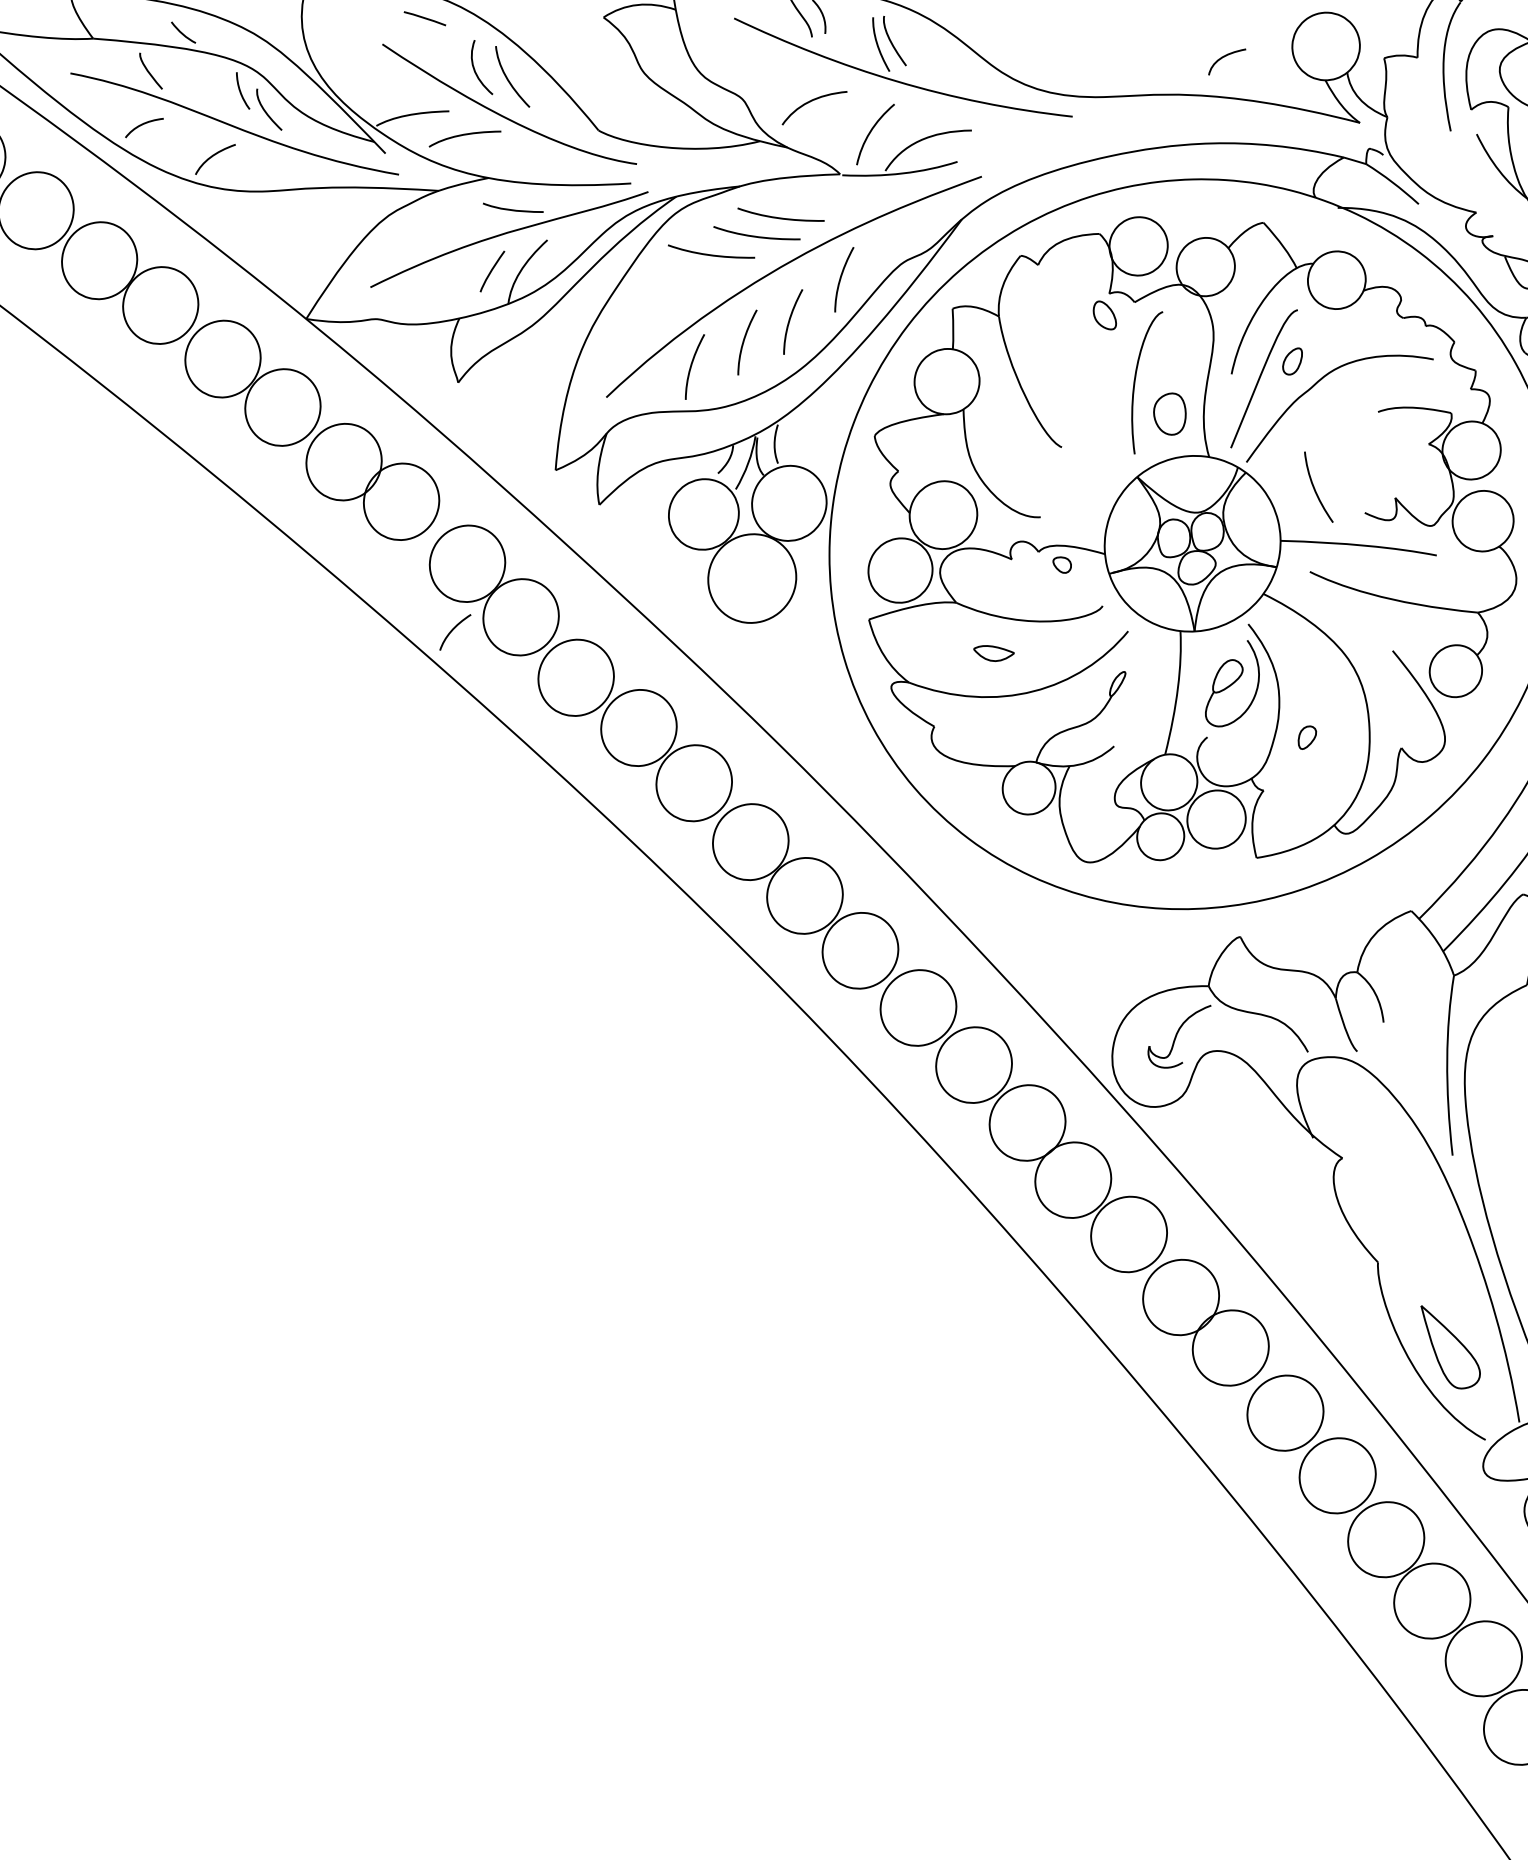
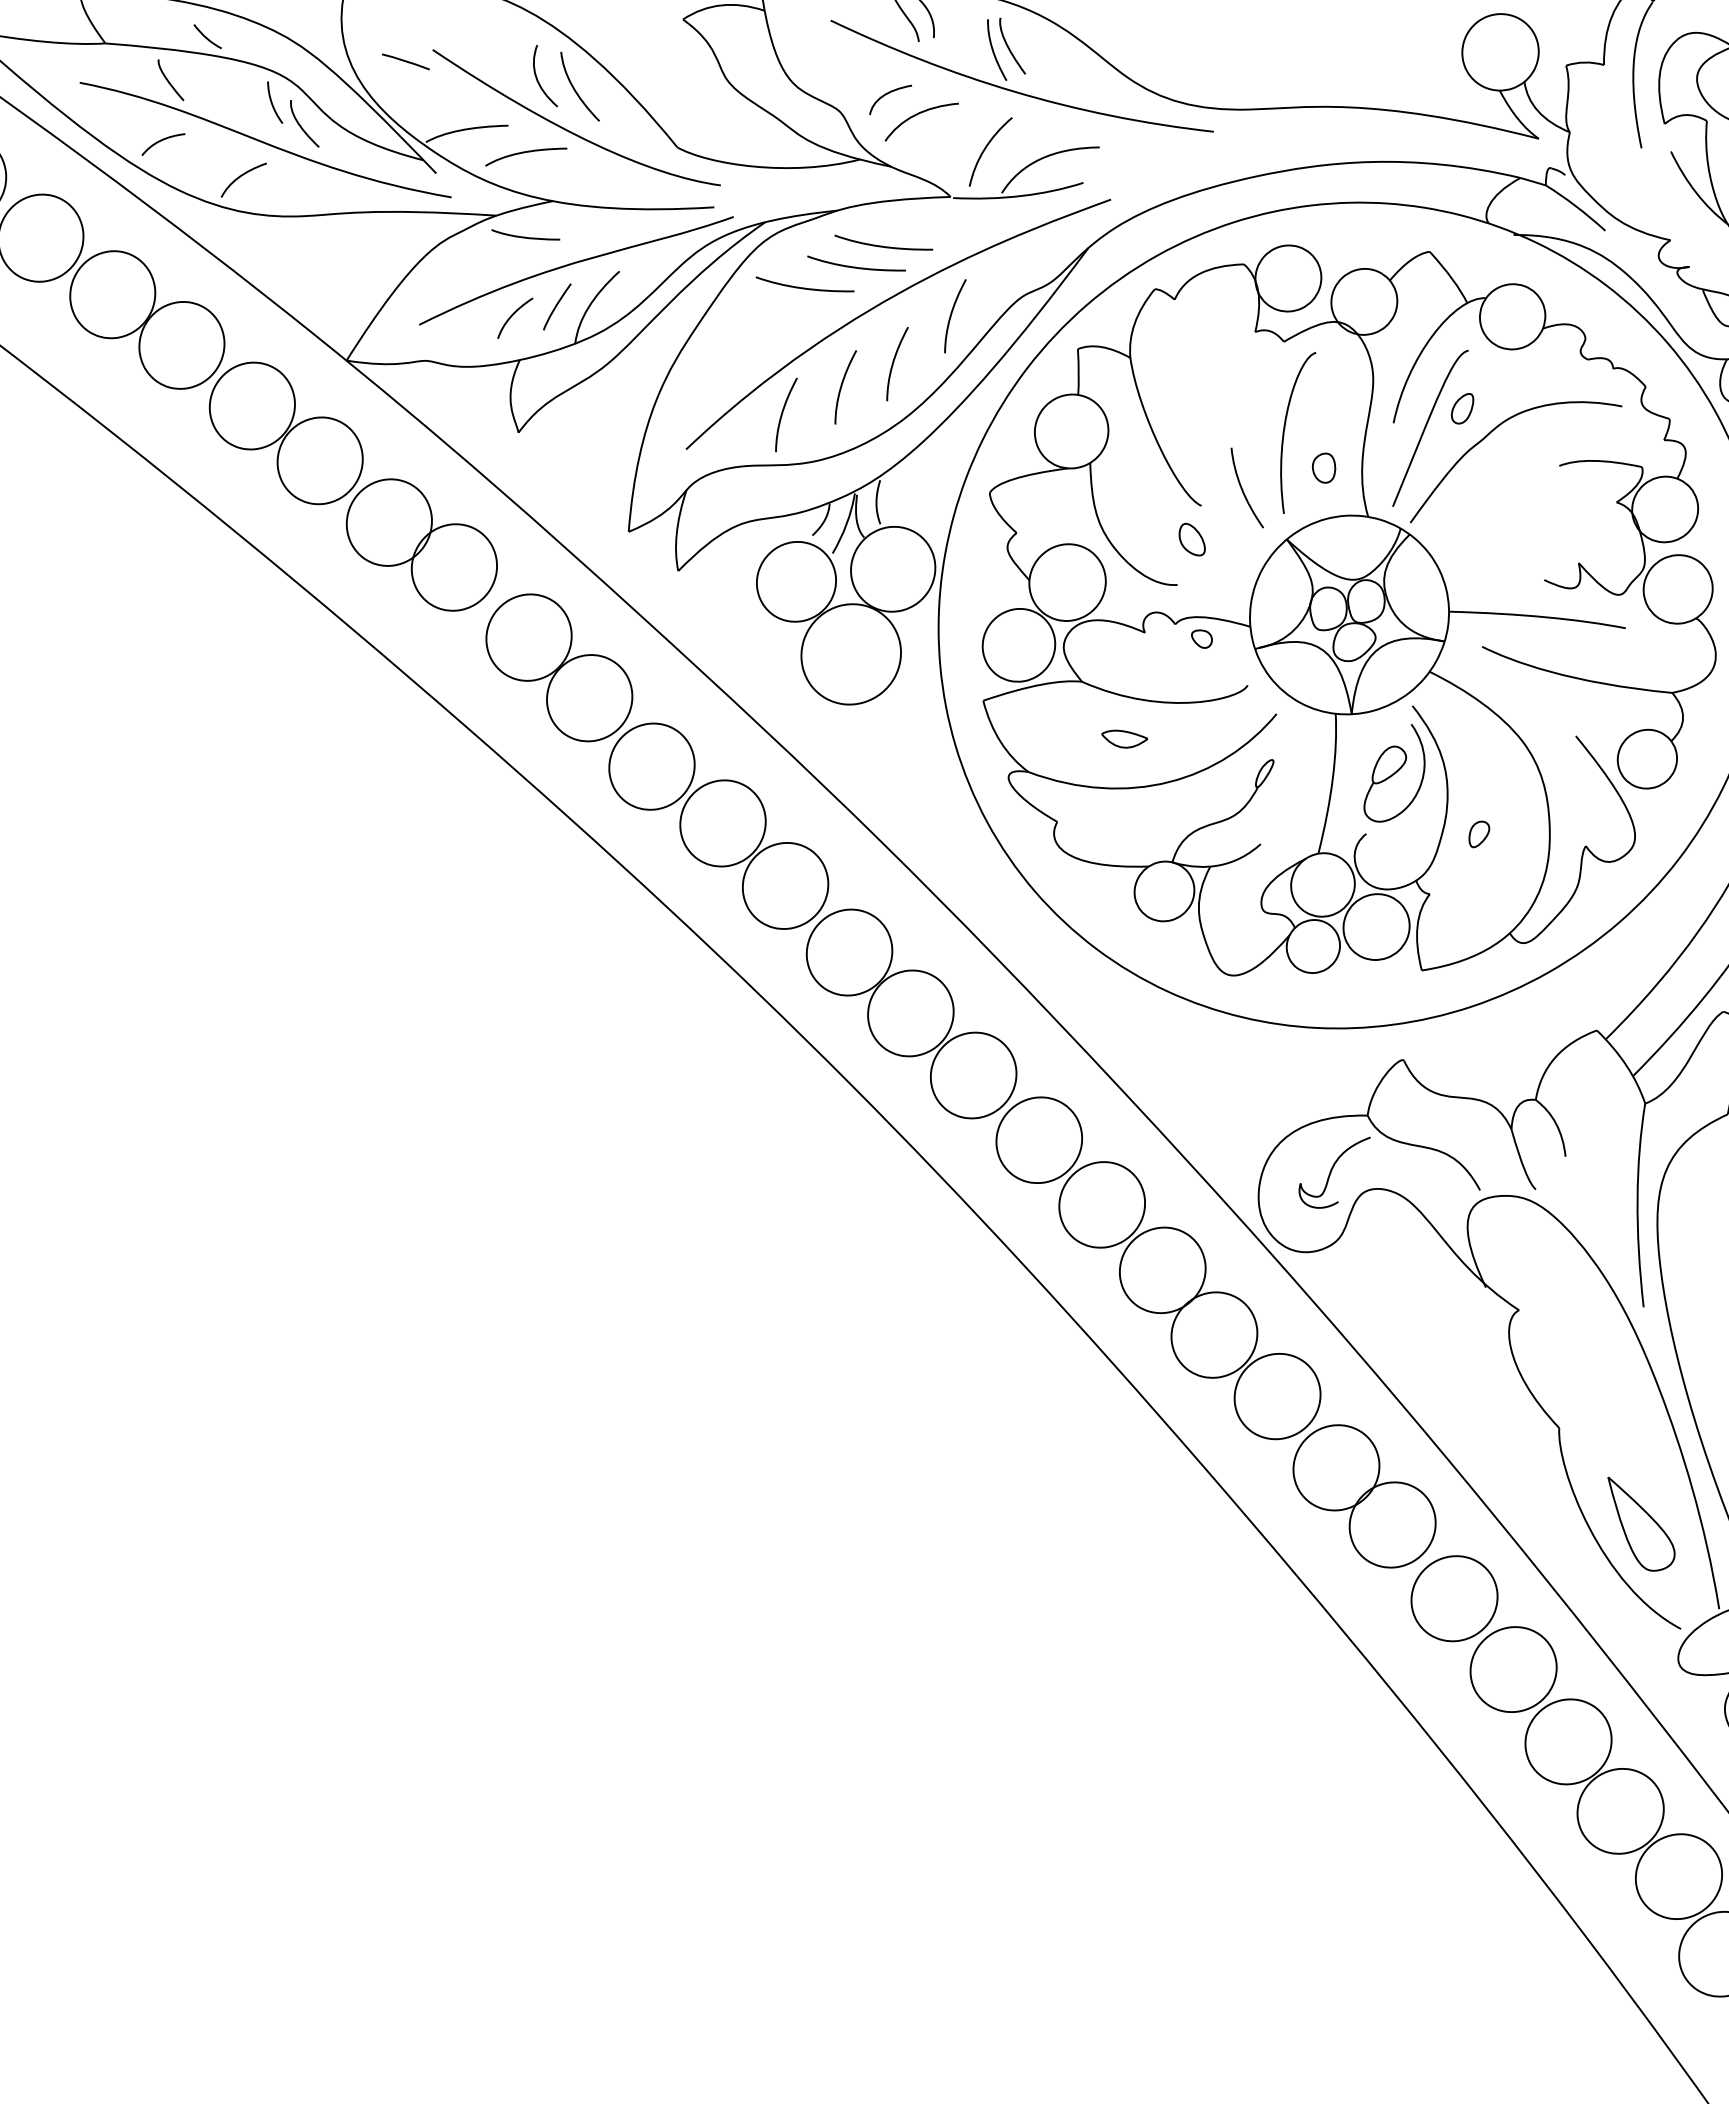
line: (424, 18) -> (405, 61), moved
curve: (1224, 57) -> (887, 94), moved
curve: (513, 209) -> (525, 236), moved
part: (1104, 315) -> (1191, 539), moved
part: (1170, 413) -> (1324, 467), size x0.62
curve: (1315, 488) -> (1243, 489), moved
curve: (453, 629) -> (513, 315), moved

